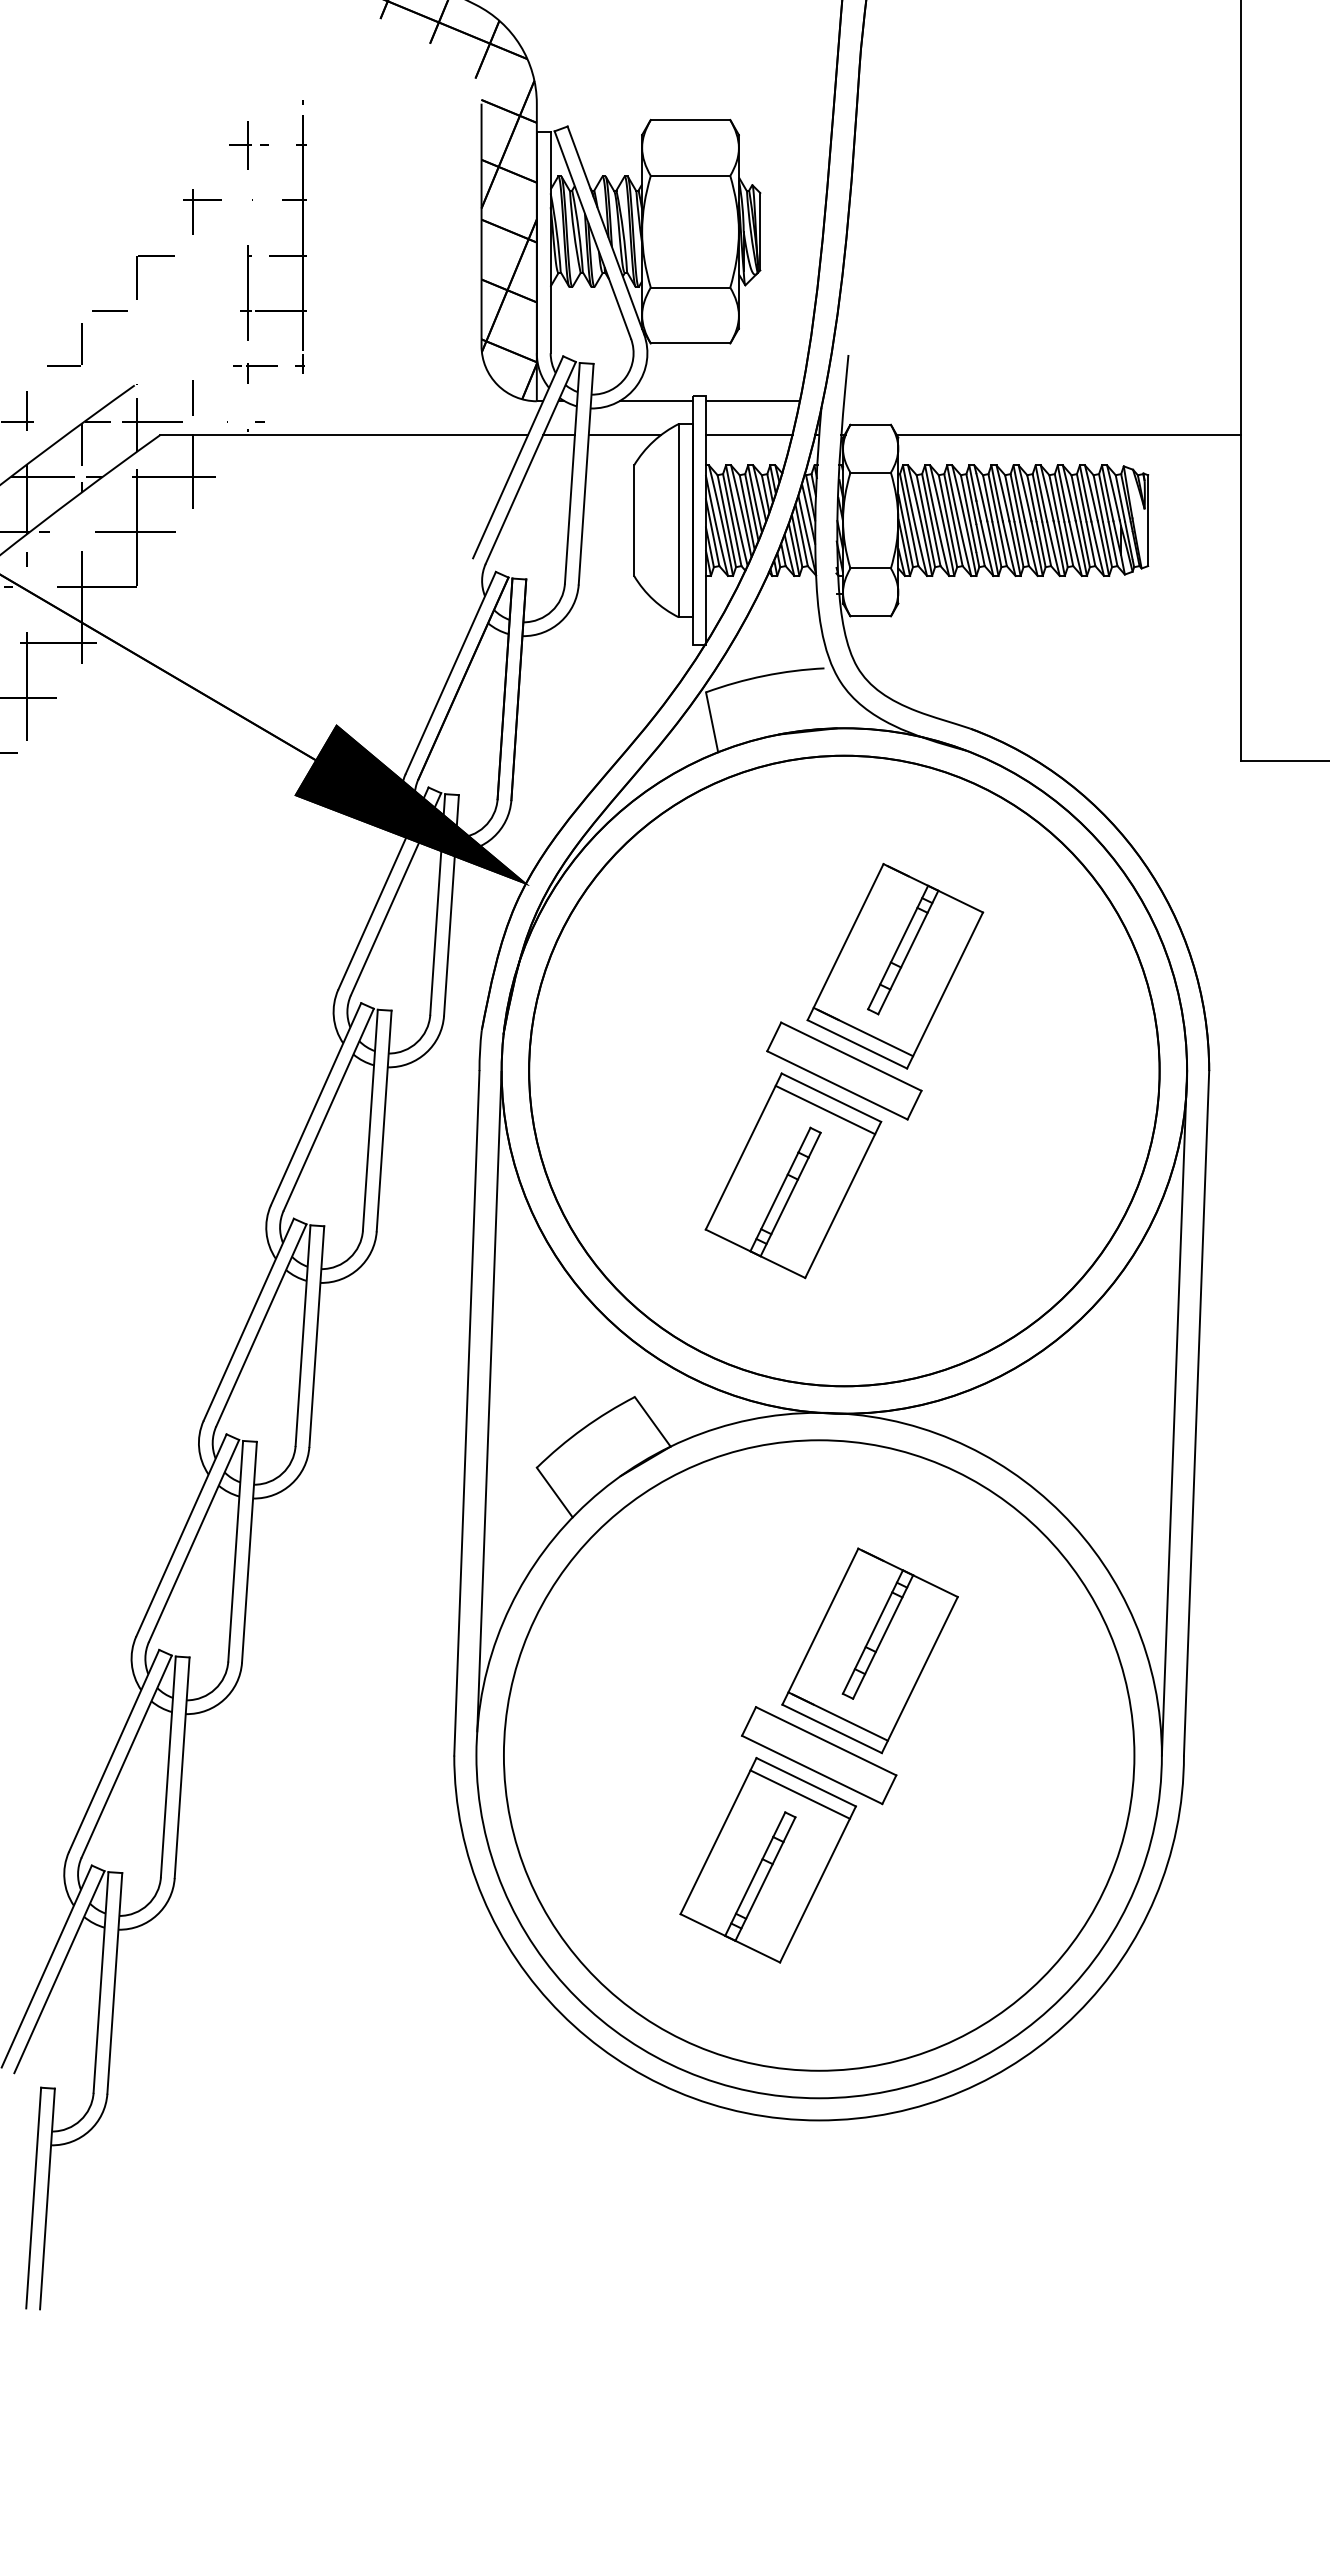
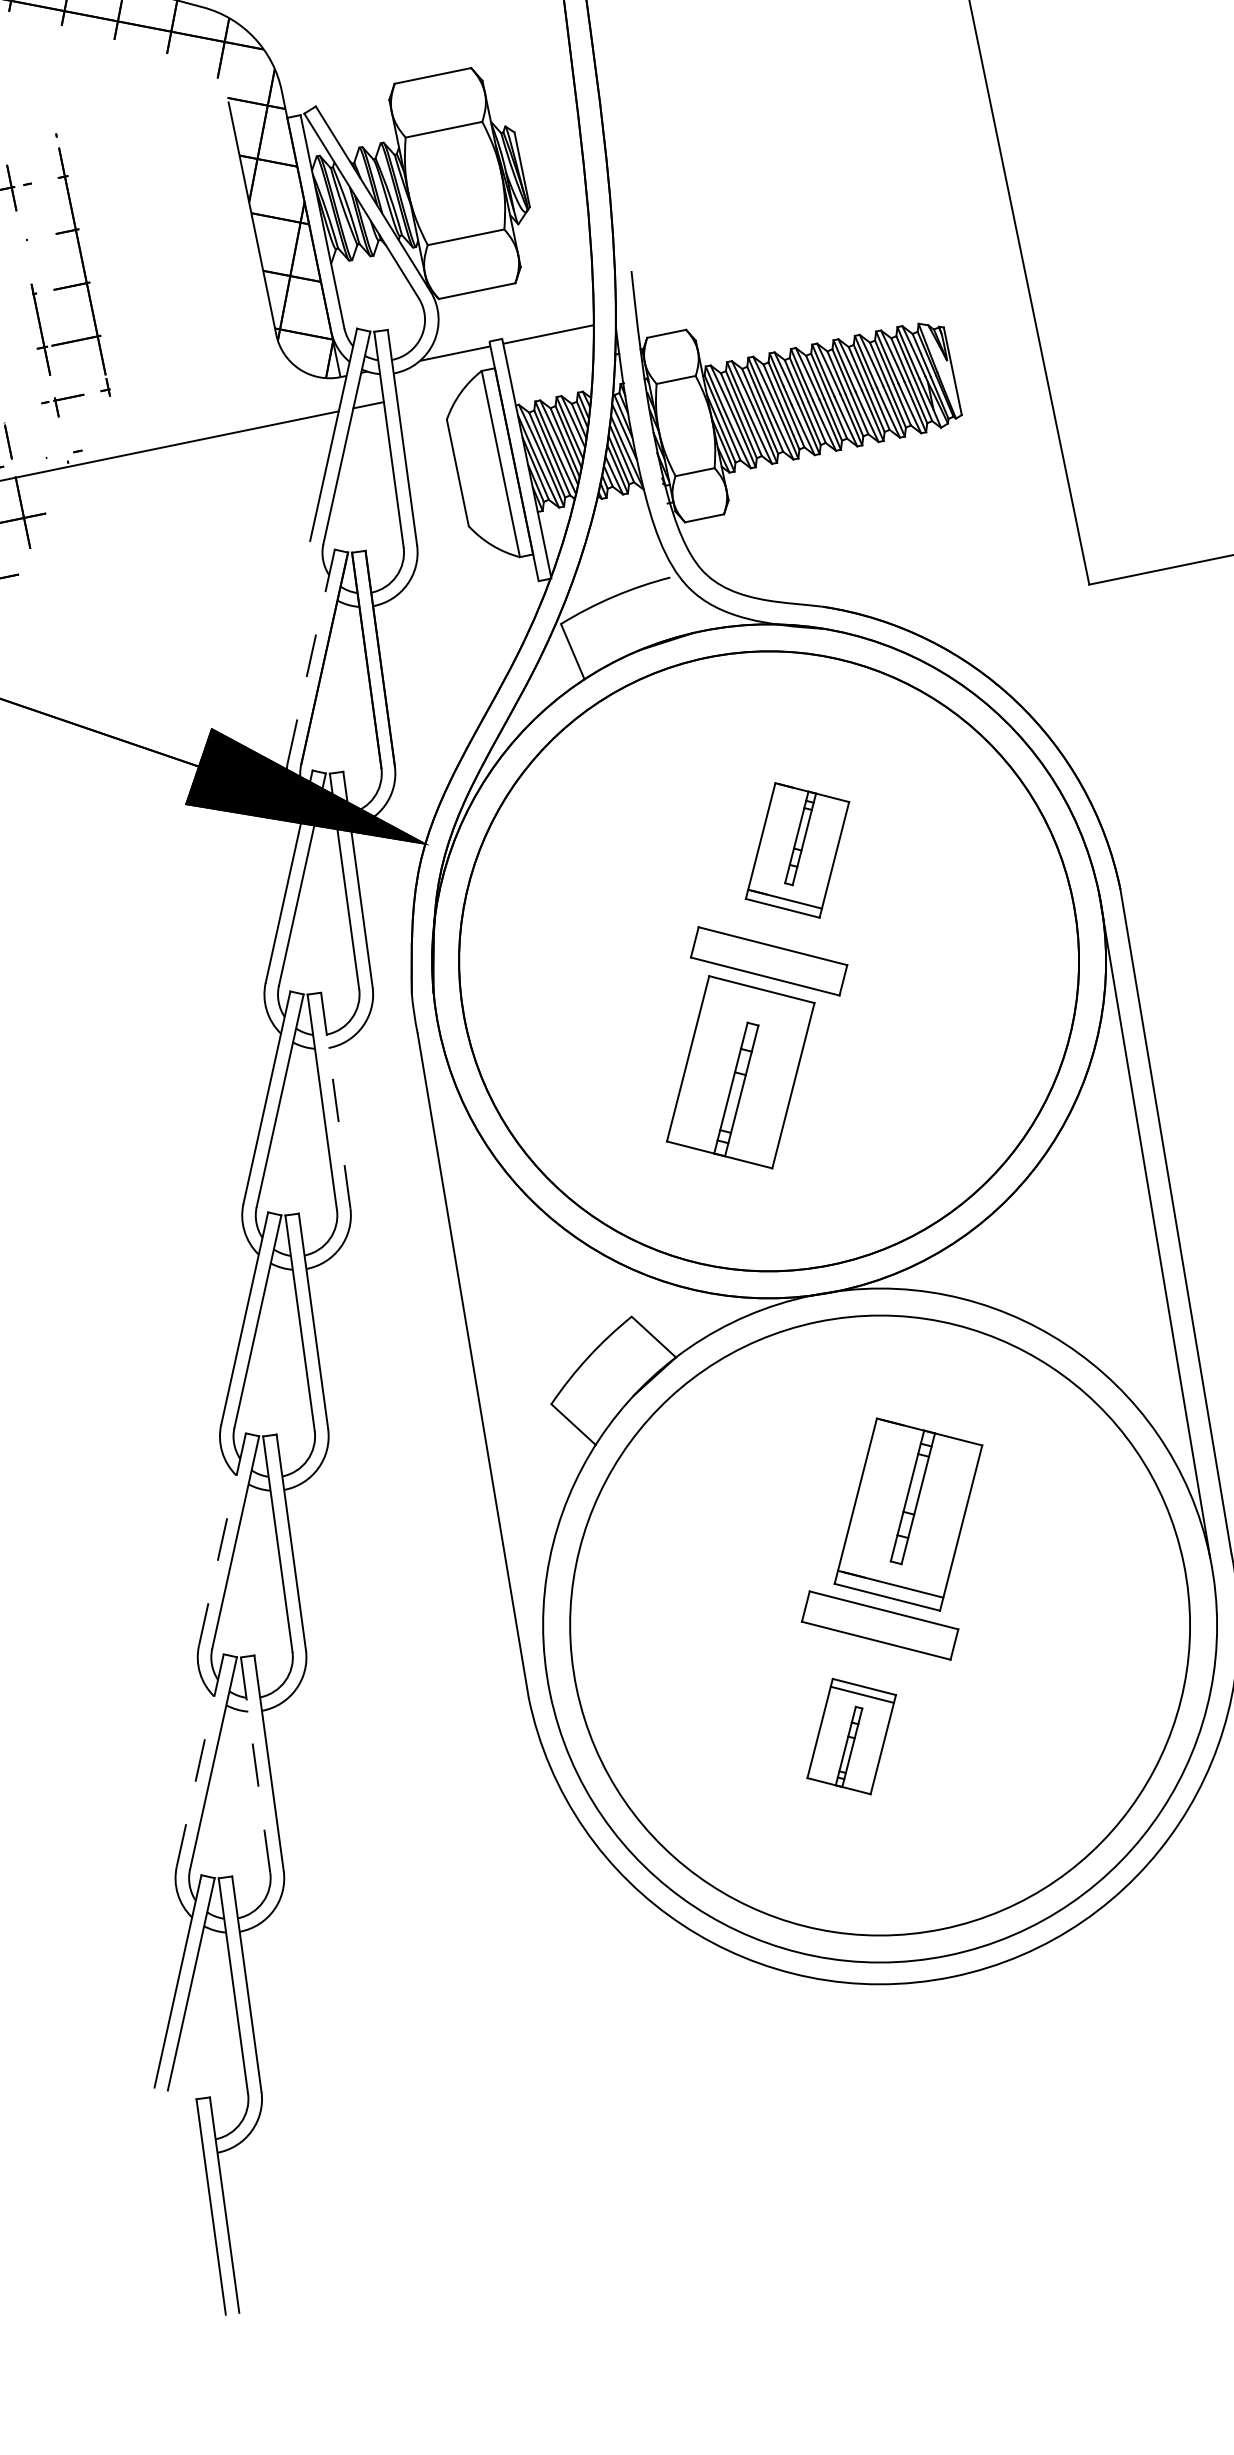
line: (624, 435) -> (431, 392), removed
line: (748, 435) -> (551, 368), removed
line: (1068, 435) -> (859, 305), removed
line: (450, 672) -> (310, 655), solid -> dashed
part: (895, 966) -> (797, 850), size x0.7
line: (825, 1109) -> (758, 1002), removed
line: (384, 1121) -> (336, 1100), solid -> dashed
line: (489, 1401) -> (492, 1349), removed
line: (181, 1535) -> (222, 1539), solid -> dashed
line: (114, 1750) -> (200, 1759), solid -> dashed
line: (168, 1766) -> (255, 1764), solid -> dashed
part: (767, 1860) -> (851, 1736), size x0.6

